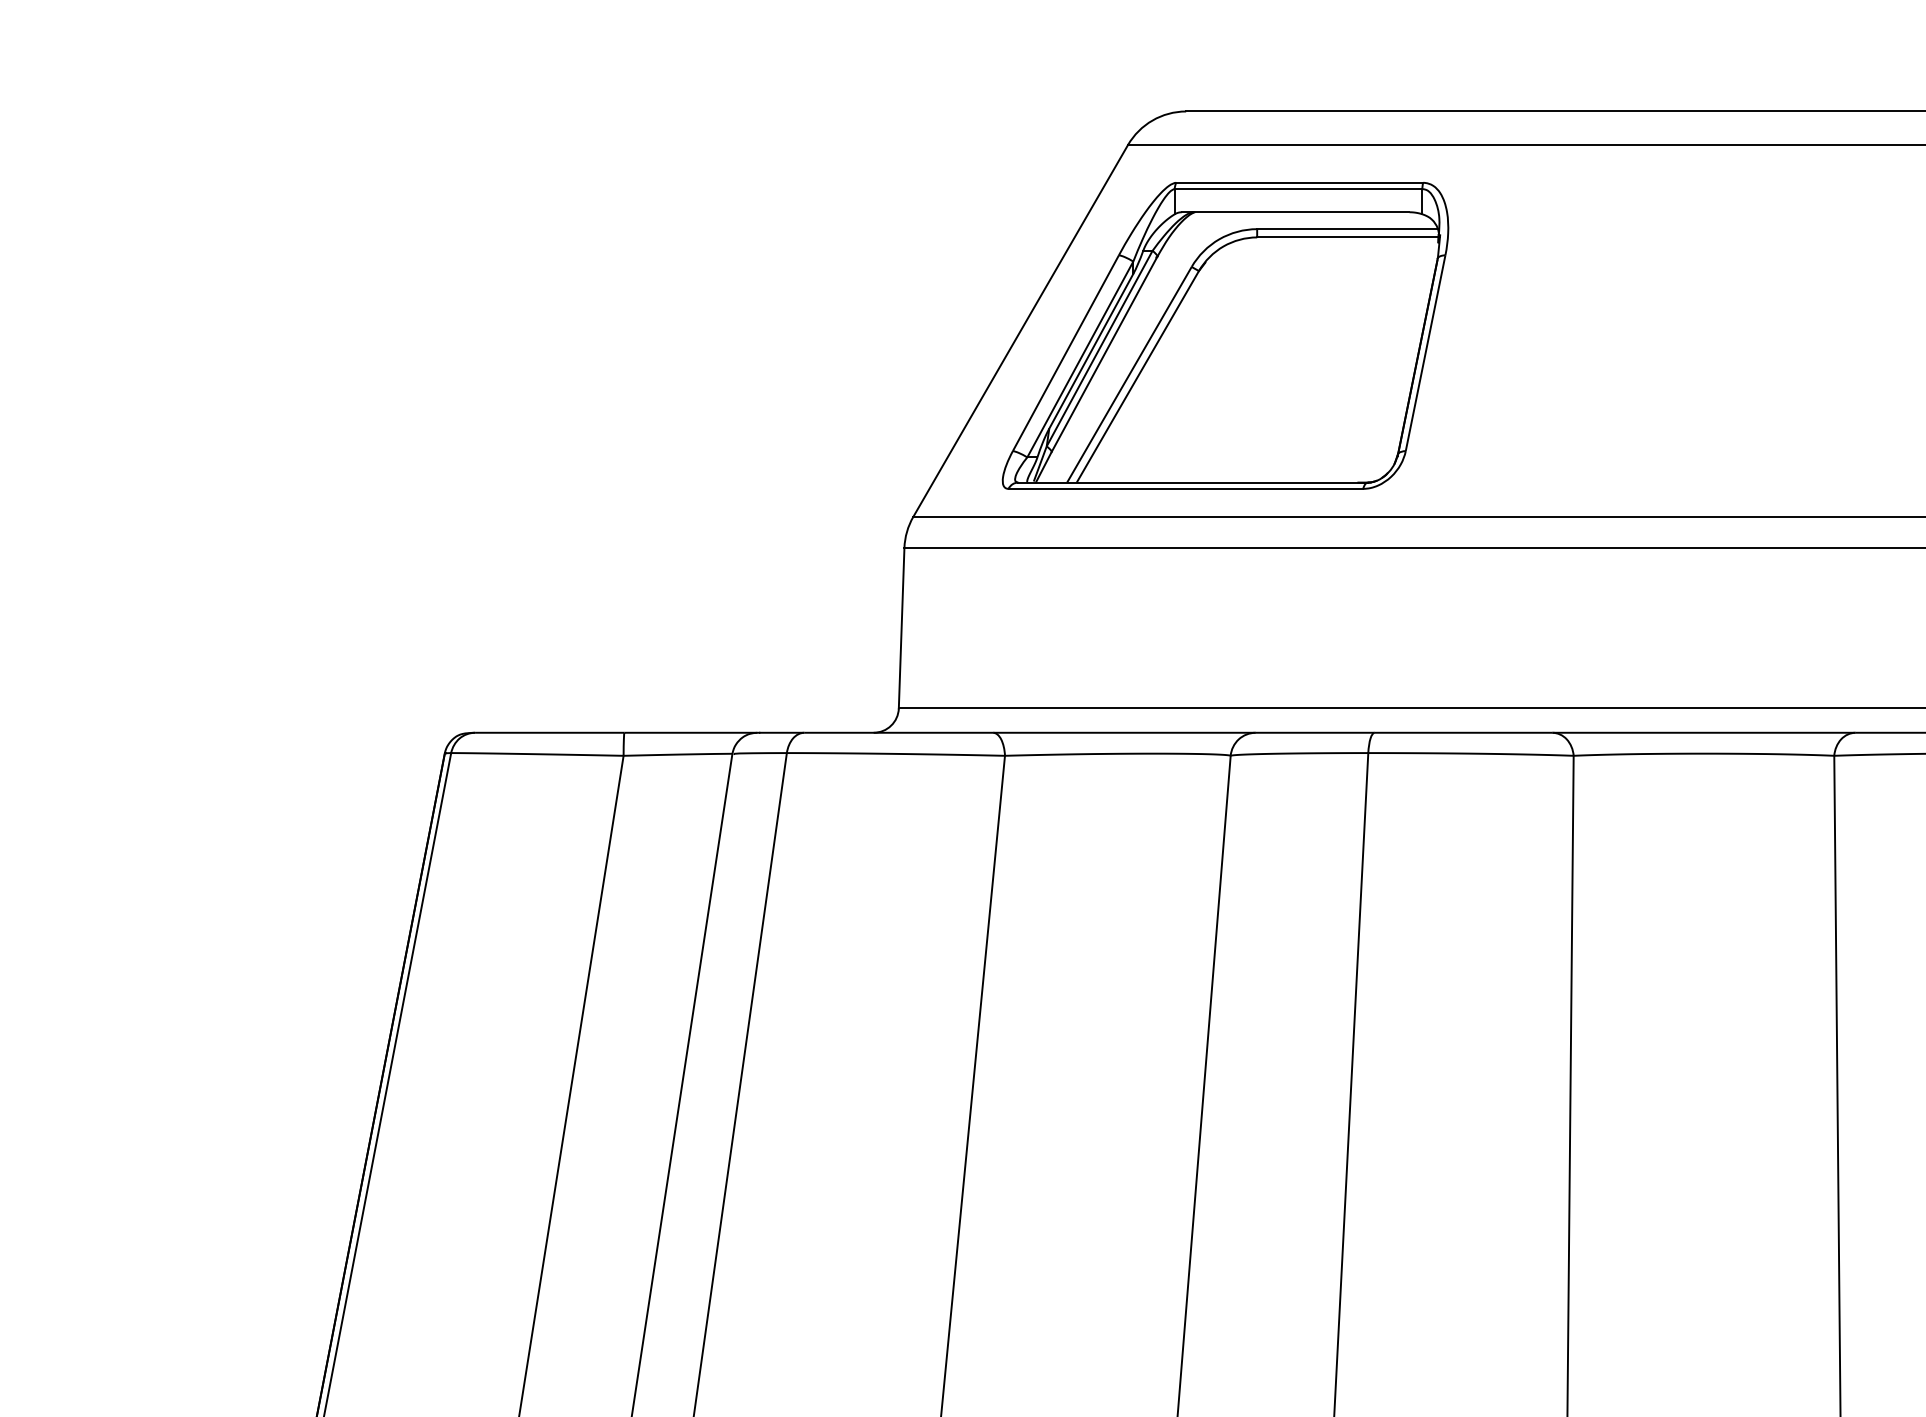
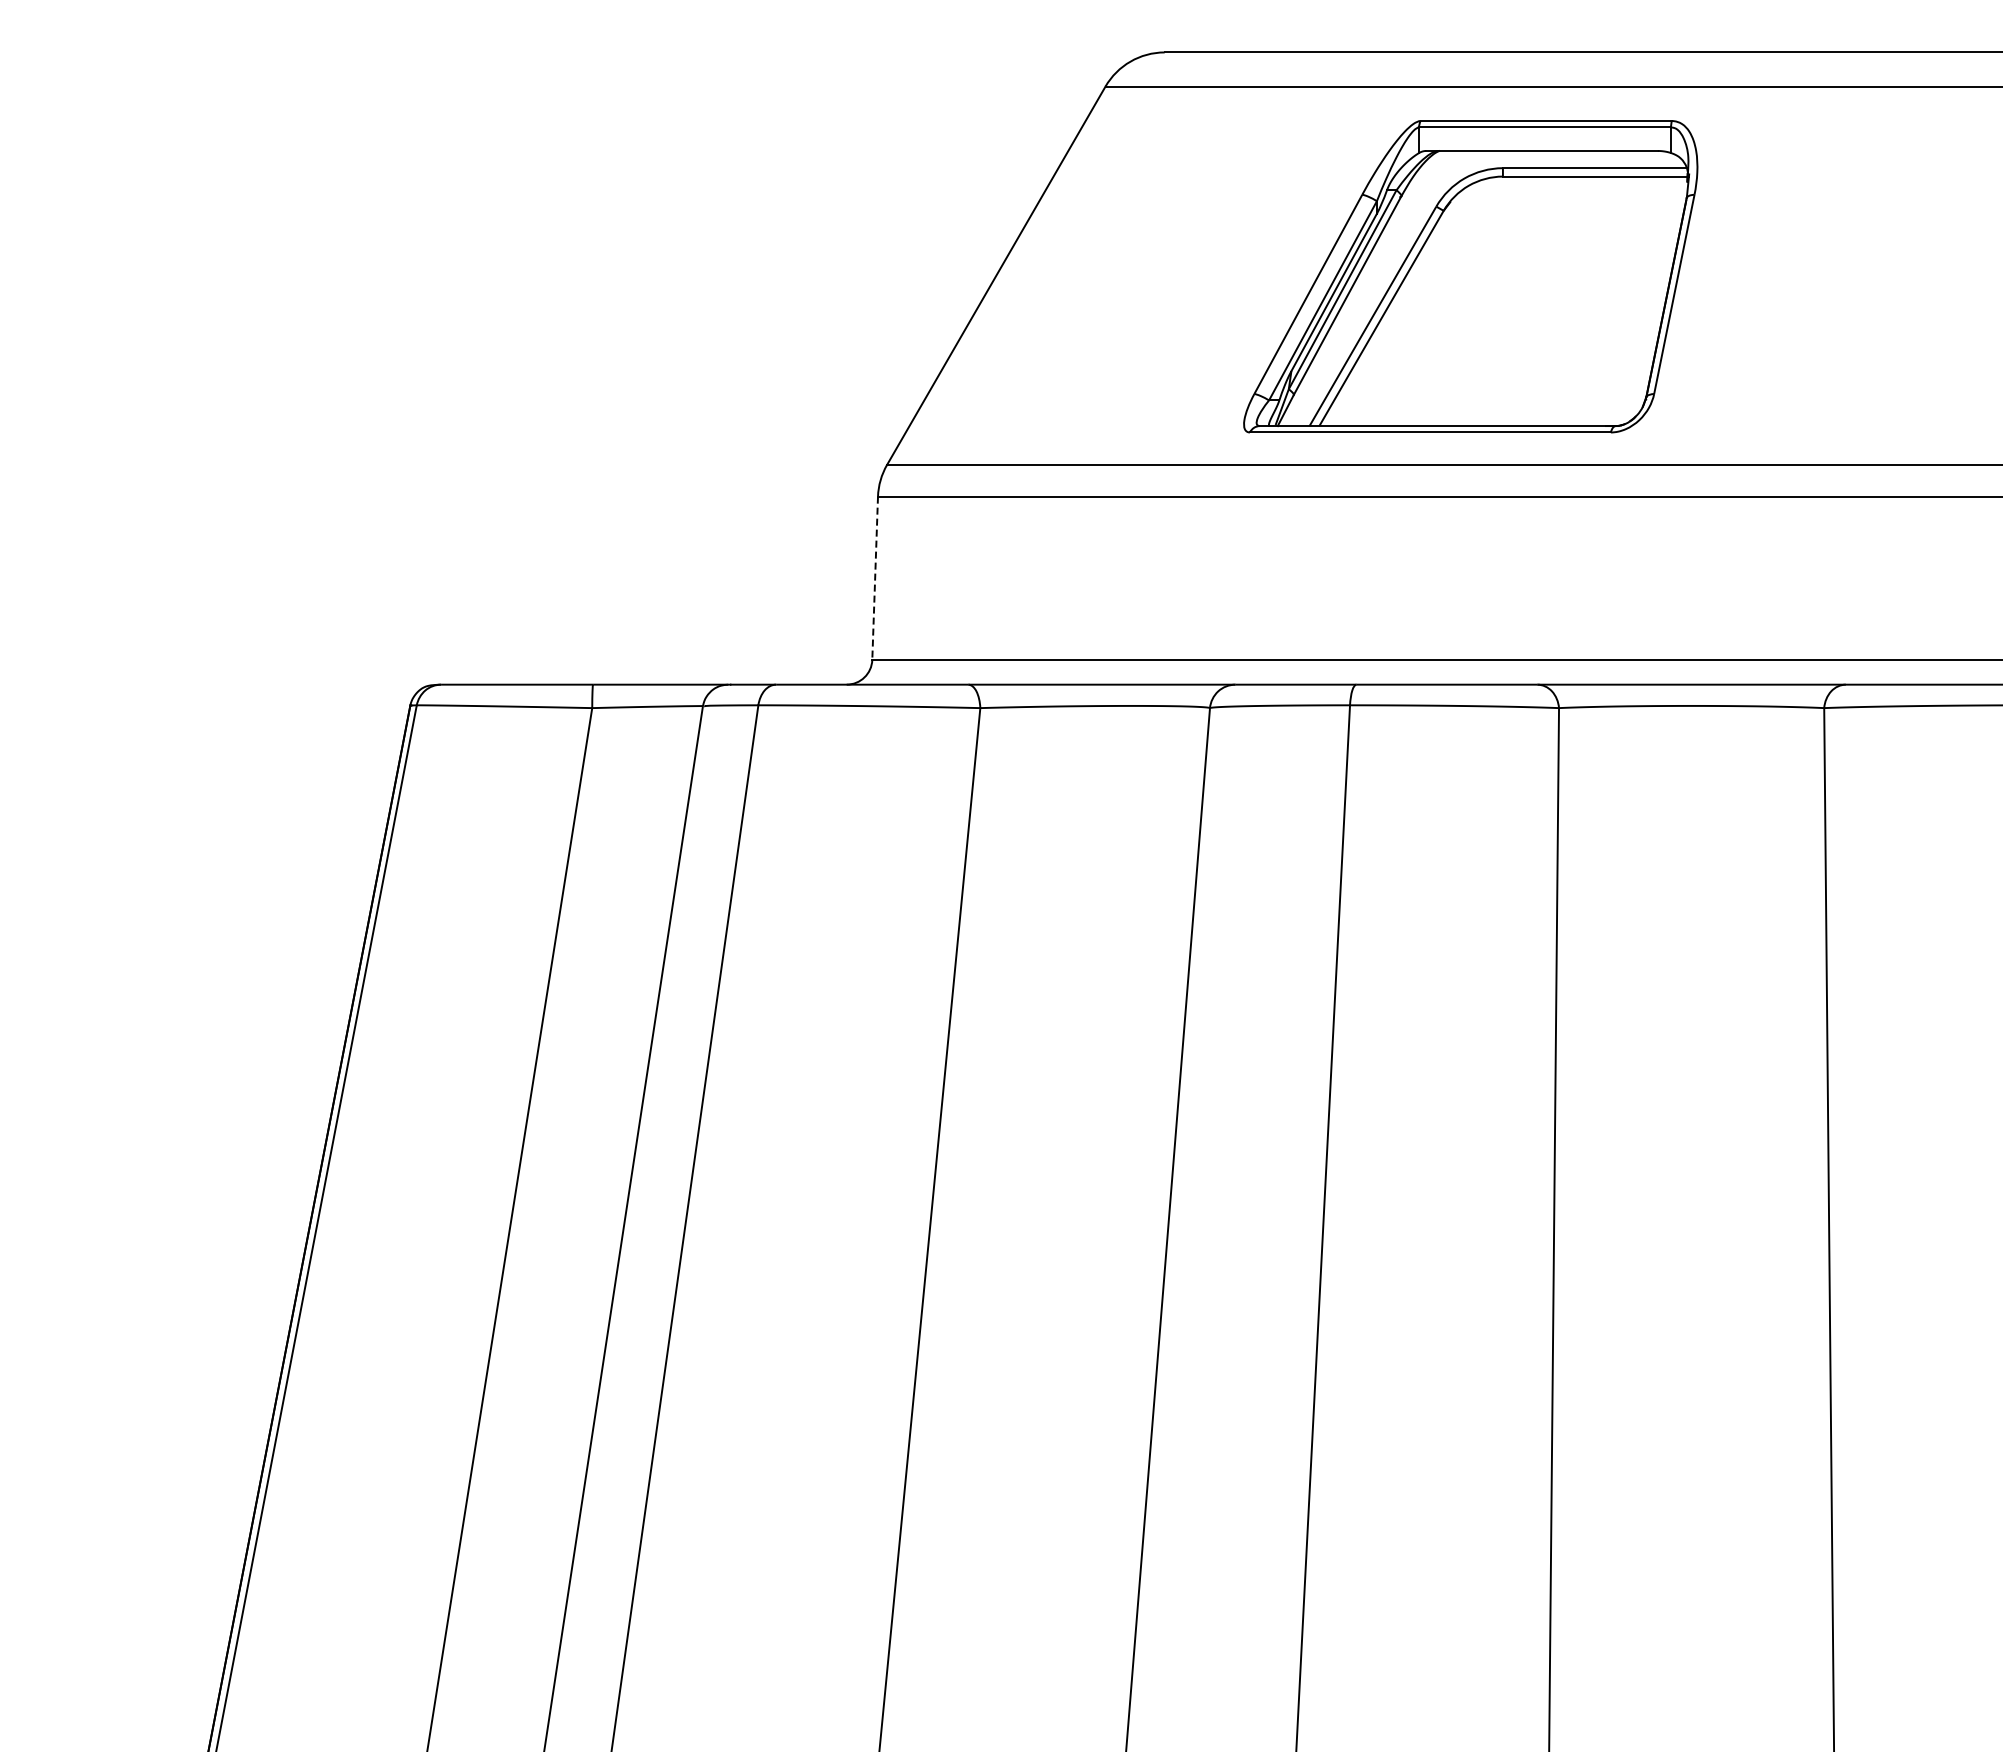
part: (1225, 335) -> (1470, 276), moved
line: (901, 628) -> (875, 578), solid -> dashed

